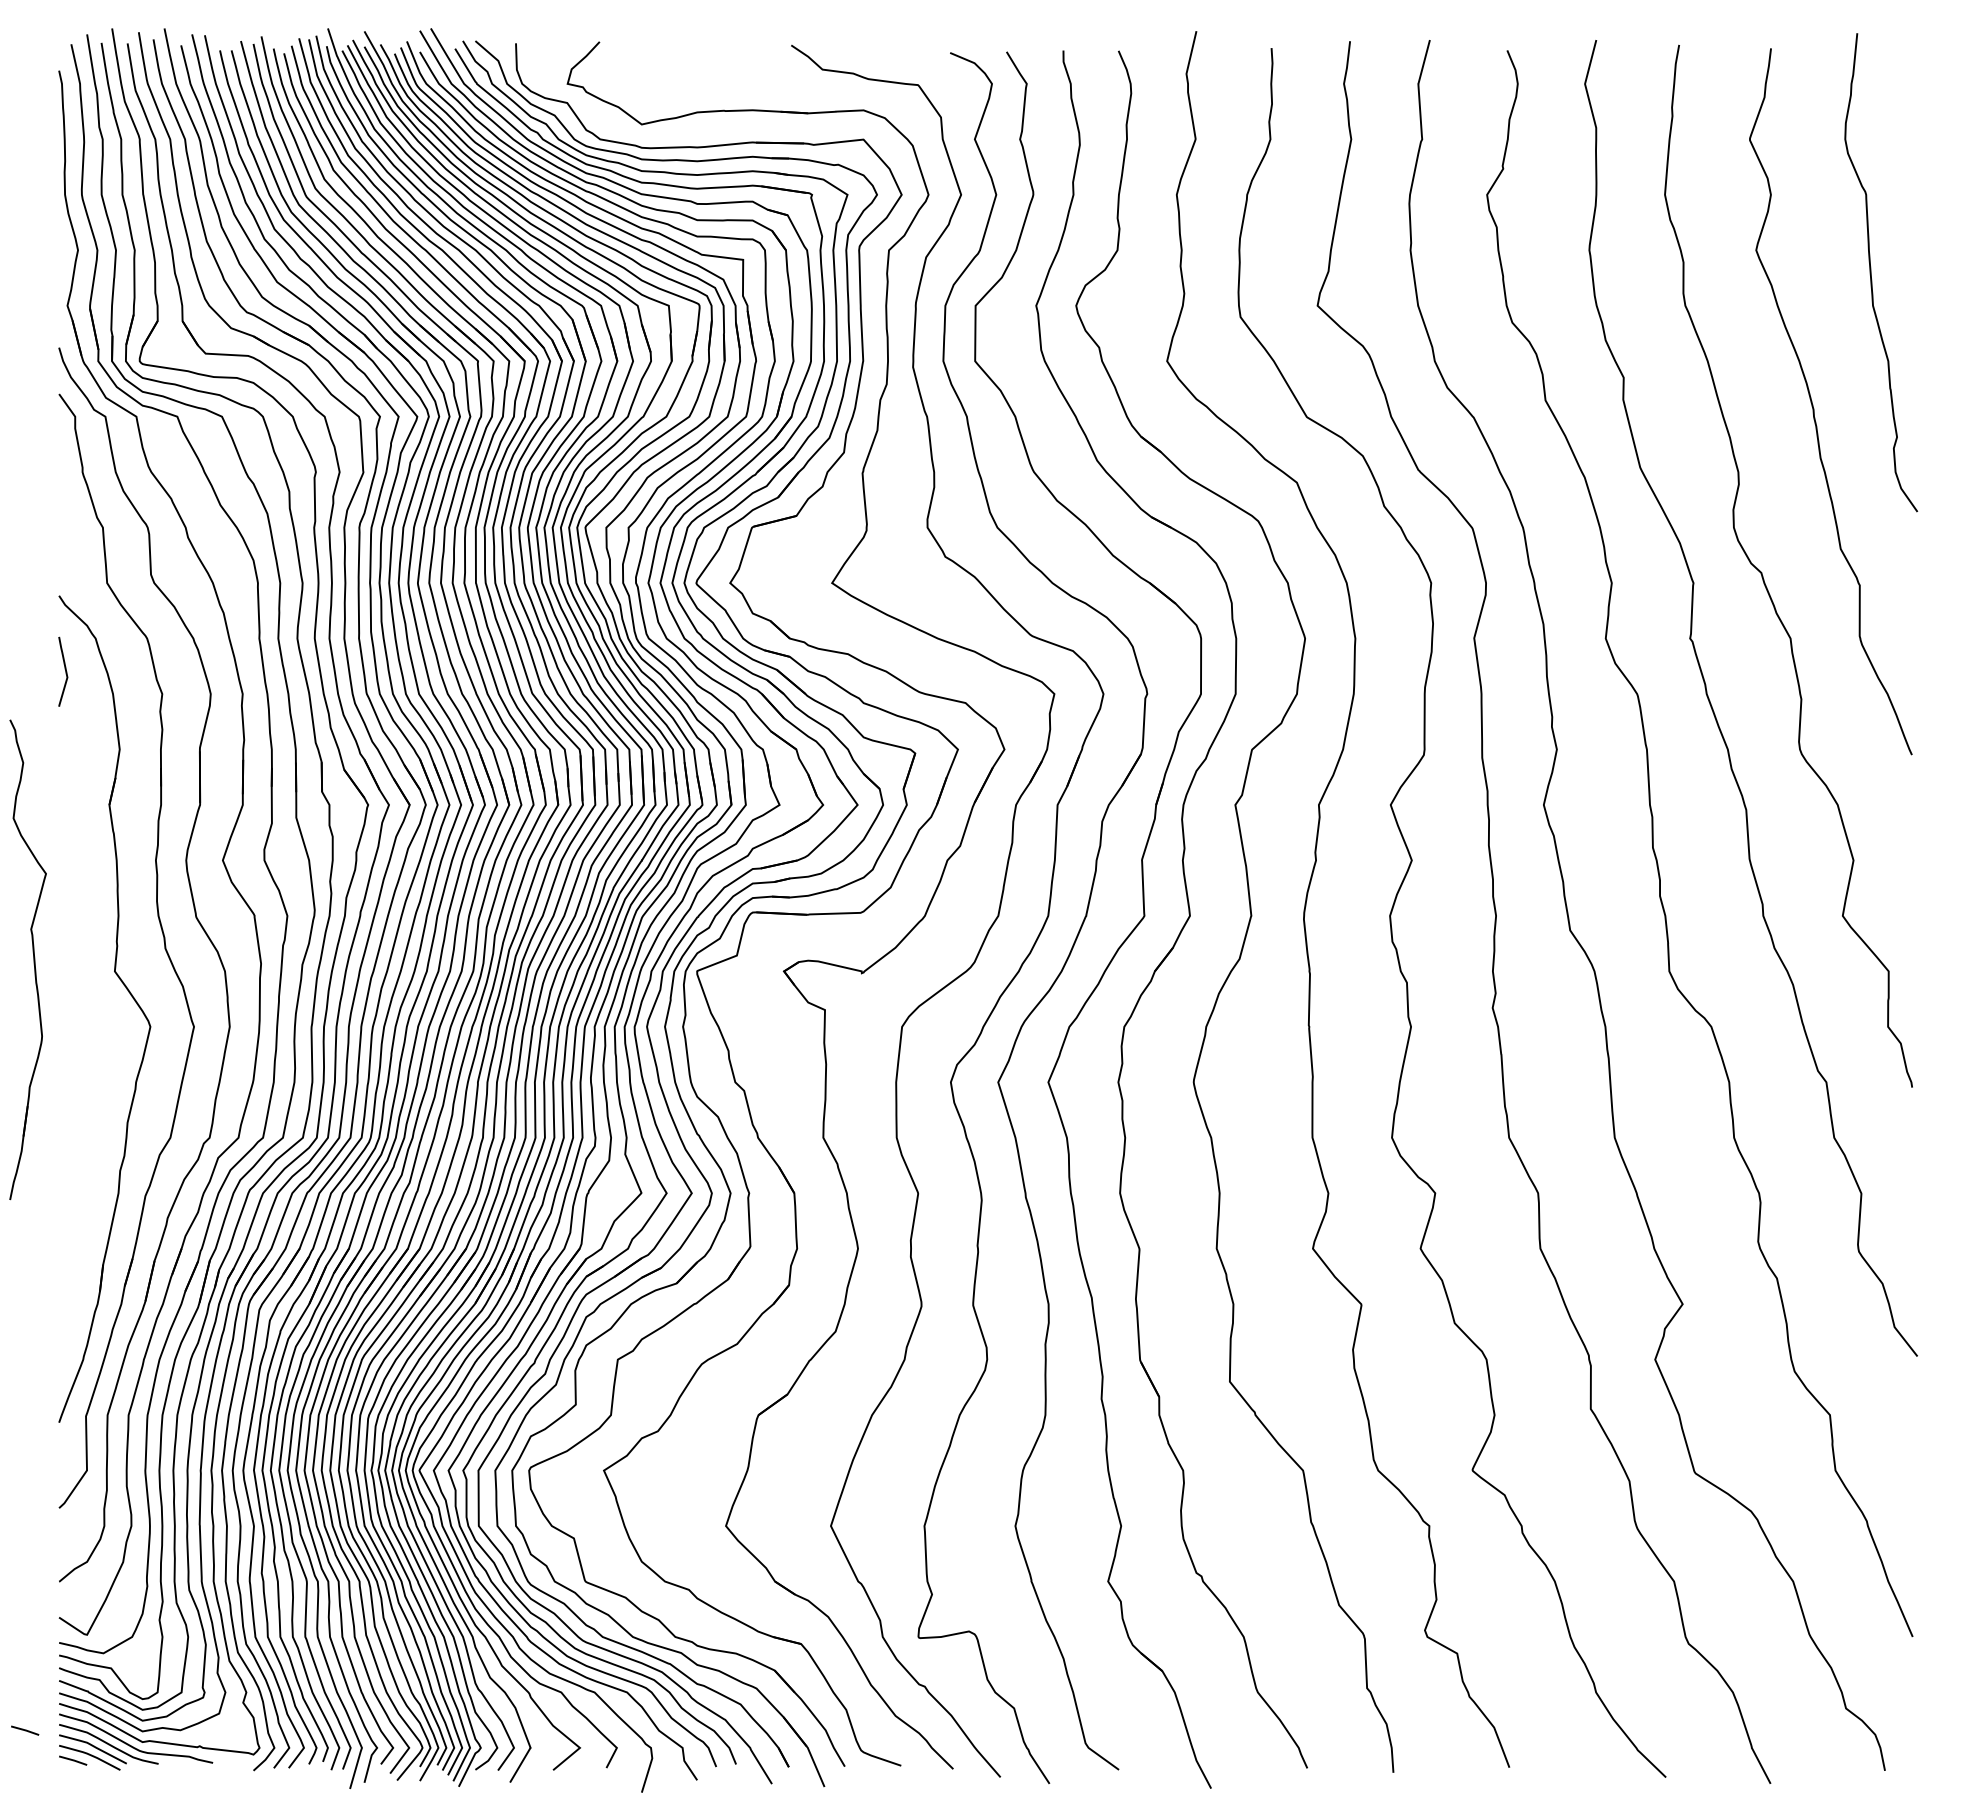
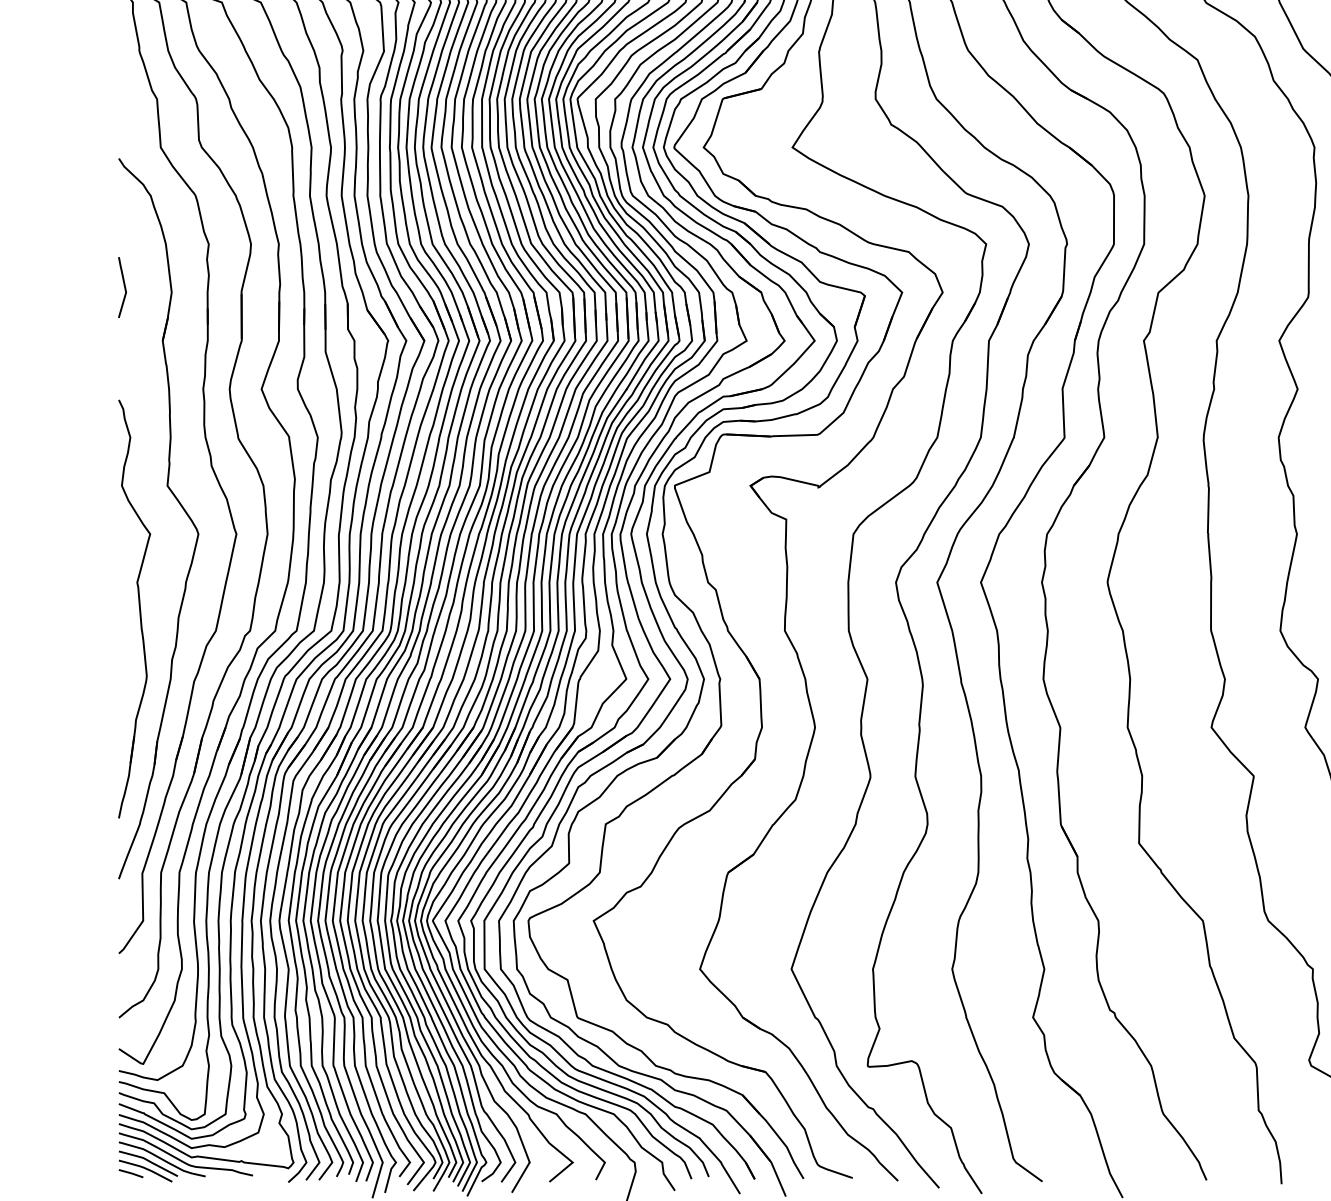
curve: (65, 671) -> (124, 287), moved
part: (27, 959) -> (134, 608), moved
line: (25, 1730) -> (89, 1147), removed

